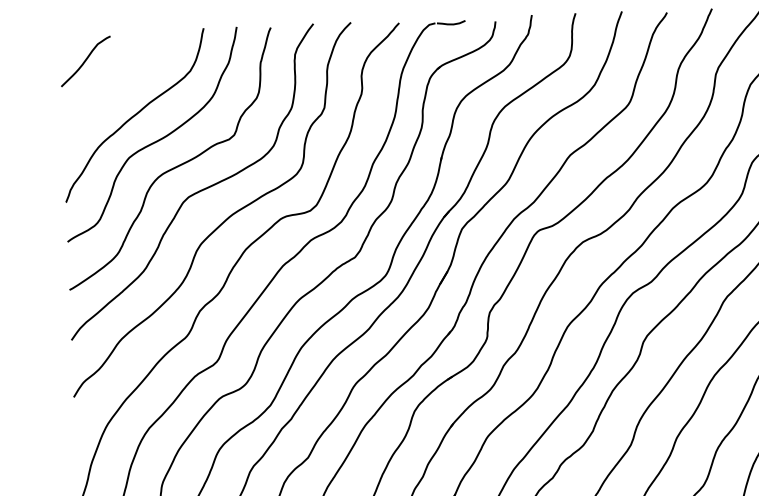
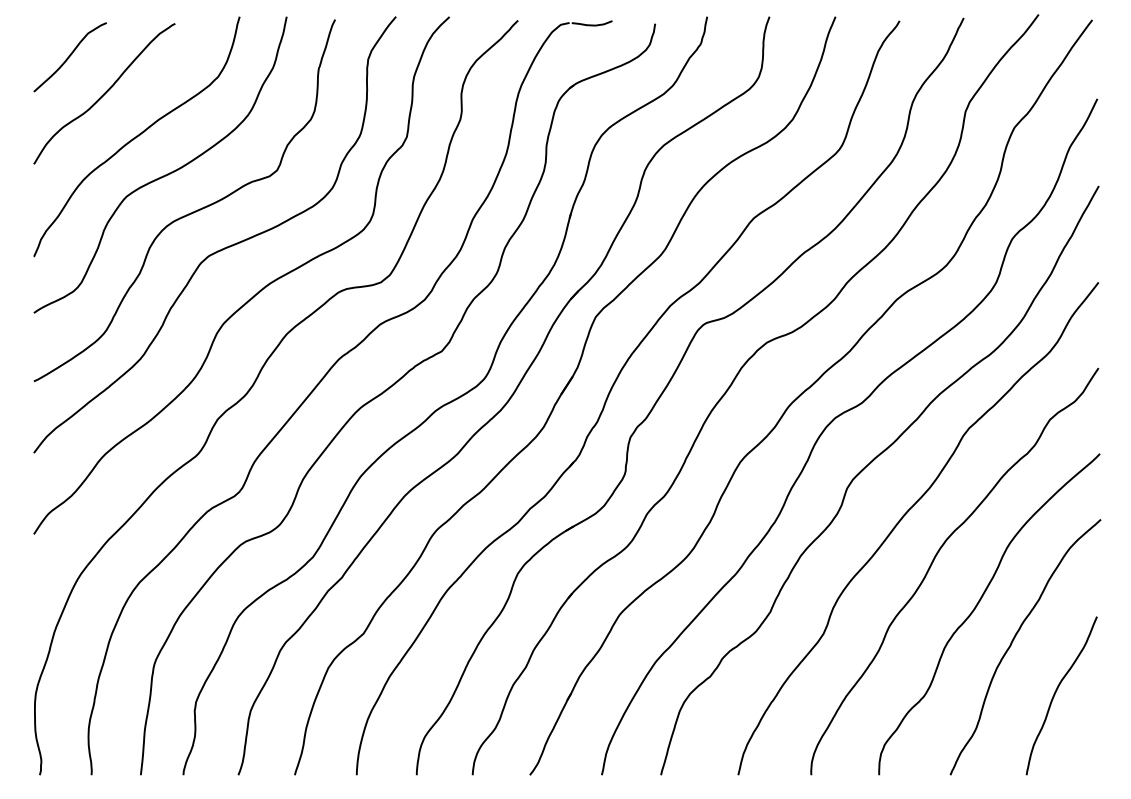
curve: (110, 85) -> (104, 93), added

